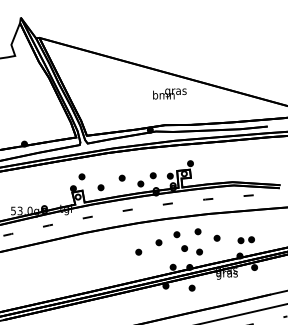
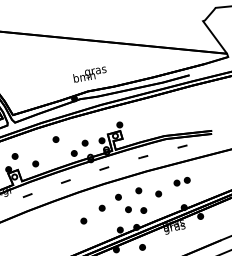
text: (169, 93) -> (89, 74), moved
part: (121, 177) -> (55, 139), moved
part: (245, 240) -> (181, 182), moved

